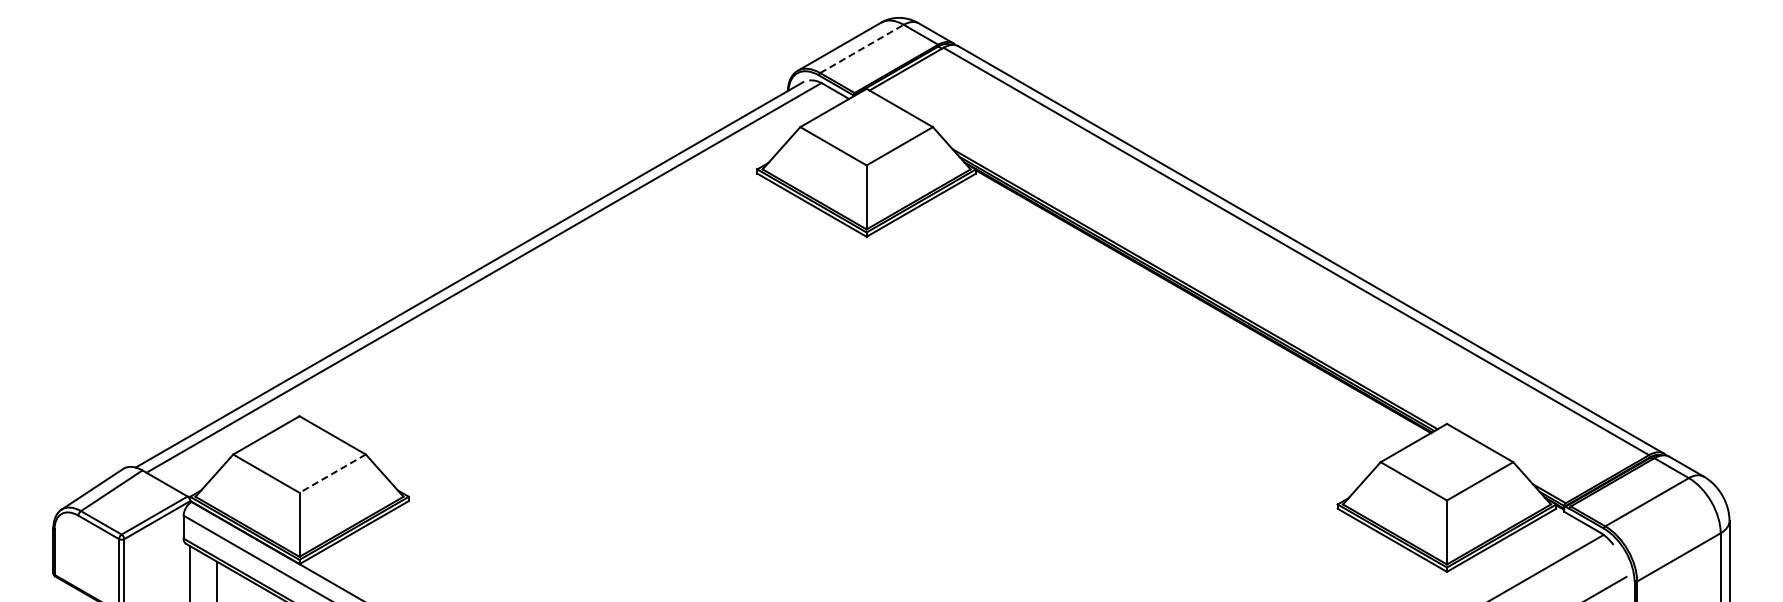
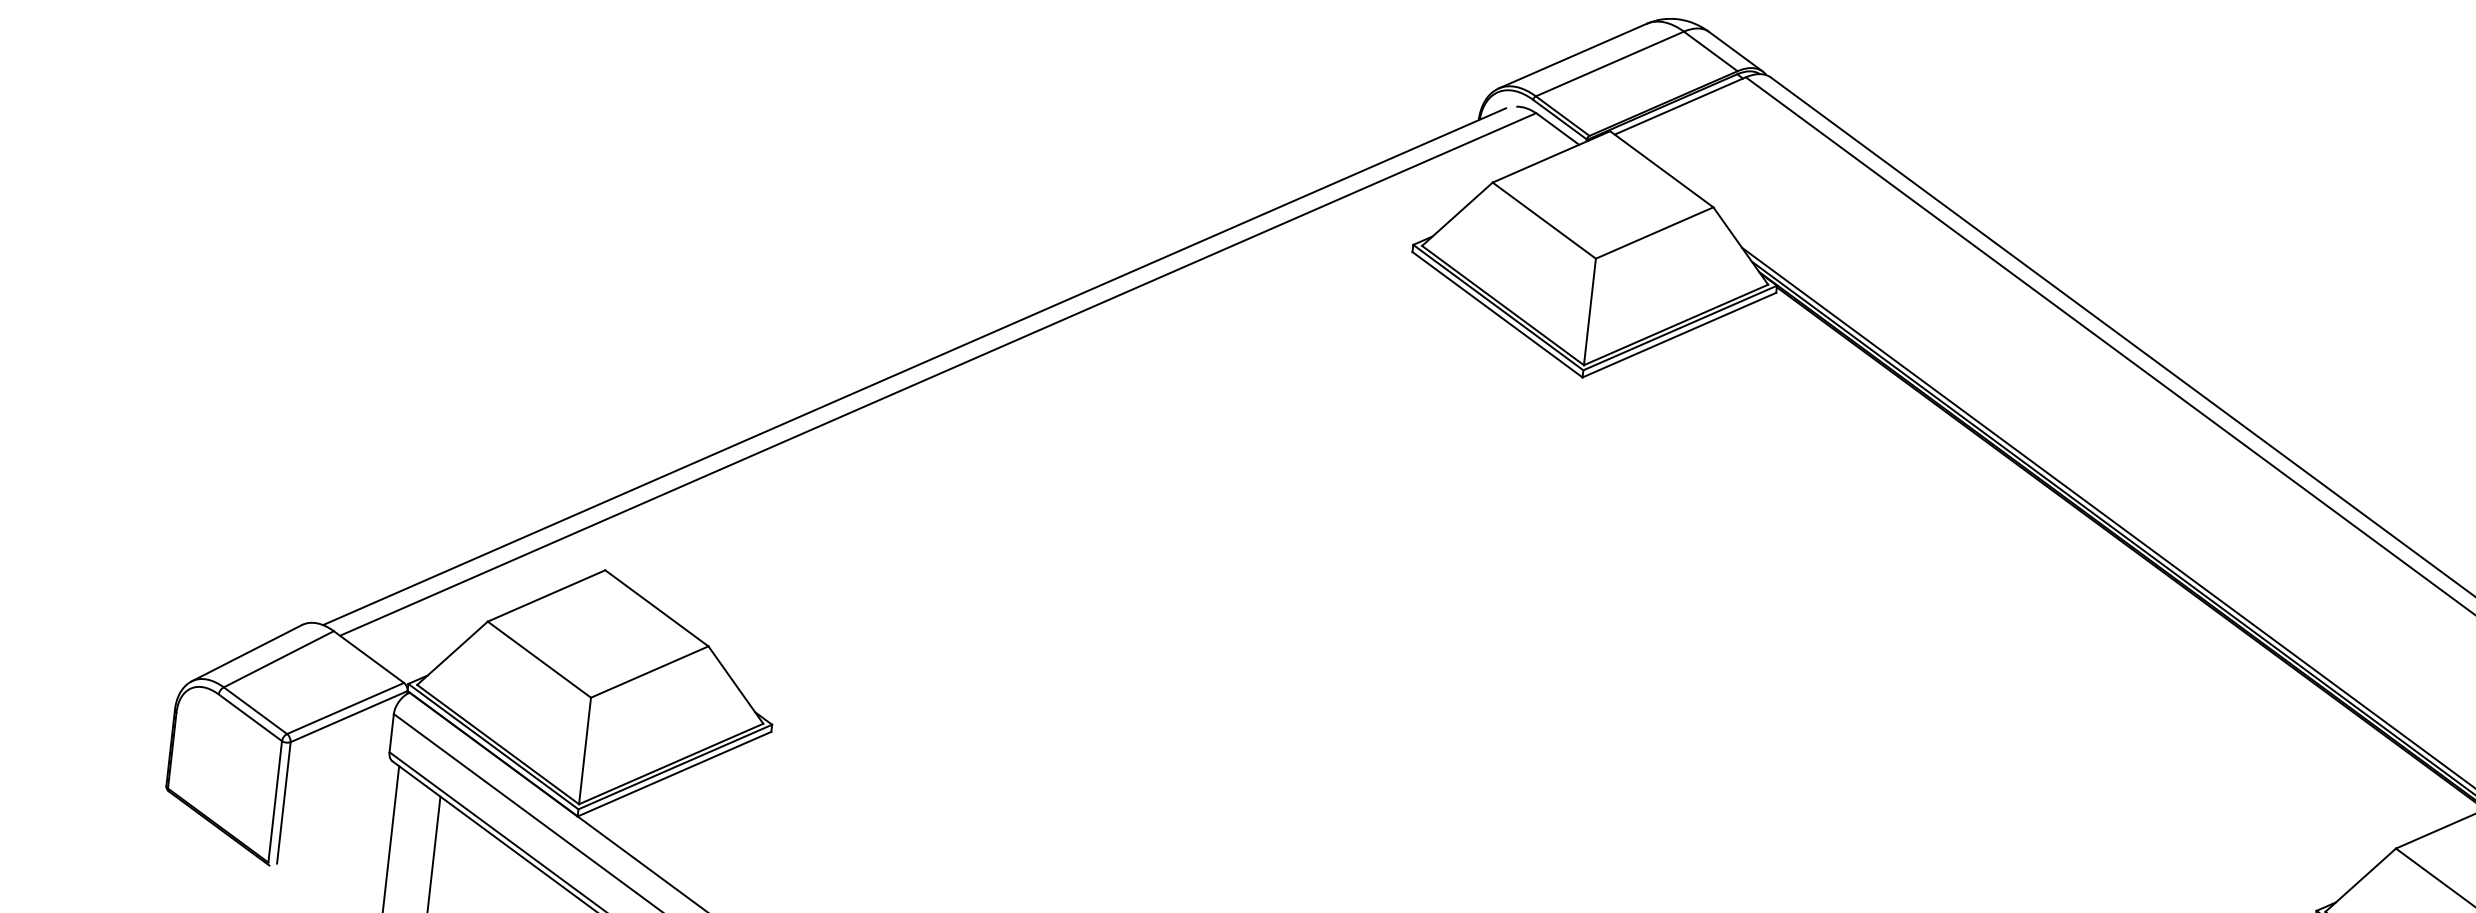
line: (862, 48) -> (1610, 63), dashed -> solid
line: (332, 473) -> (649, 671), dashed -> solid

